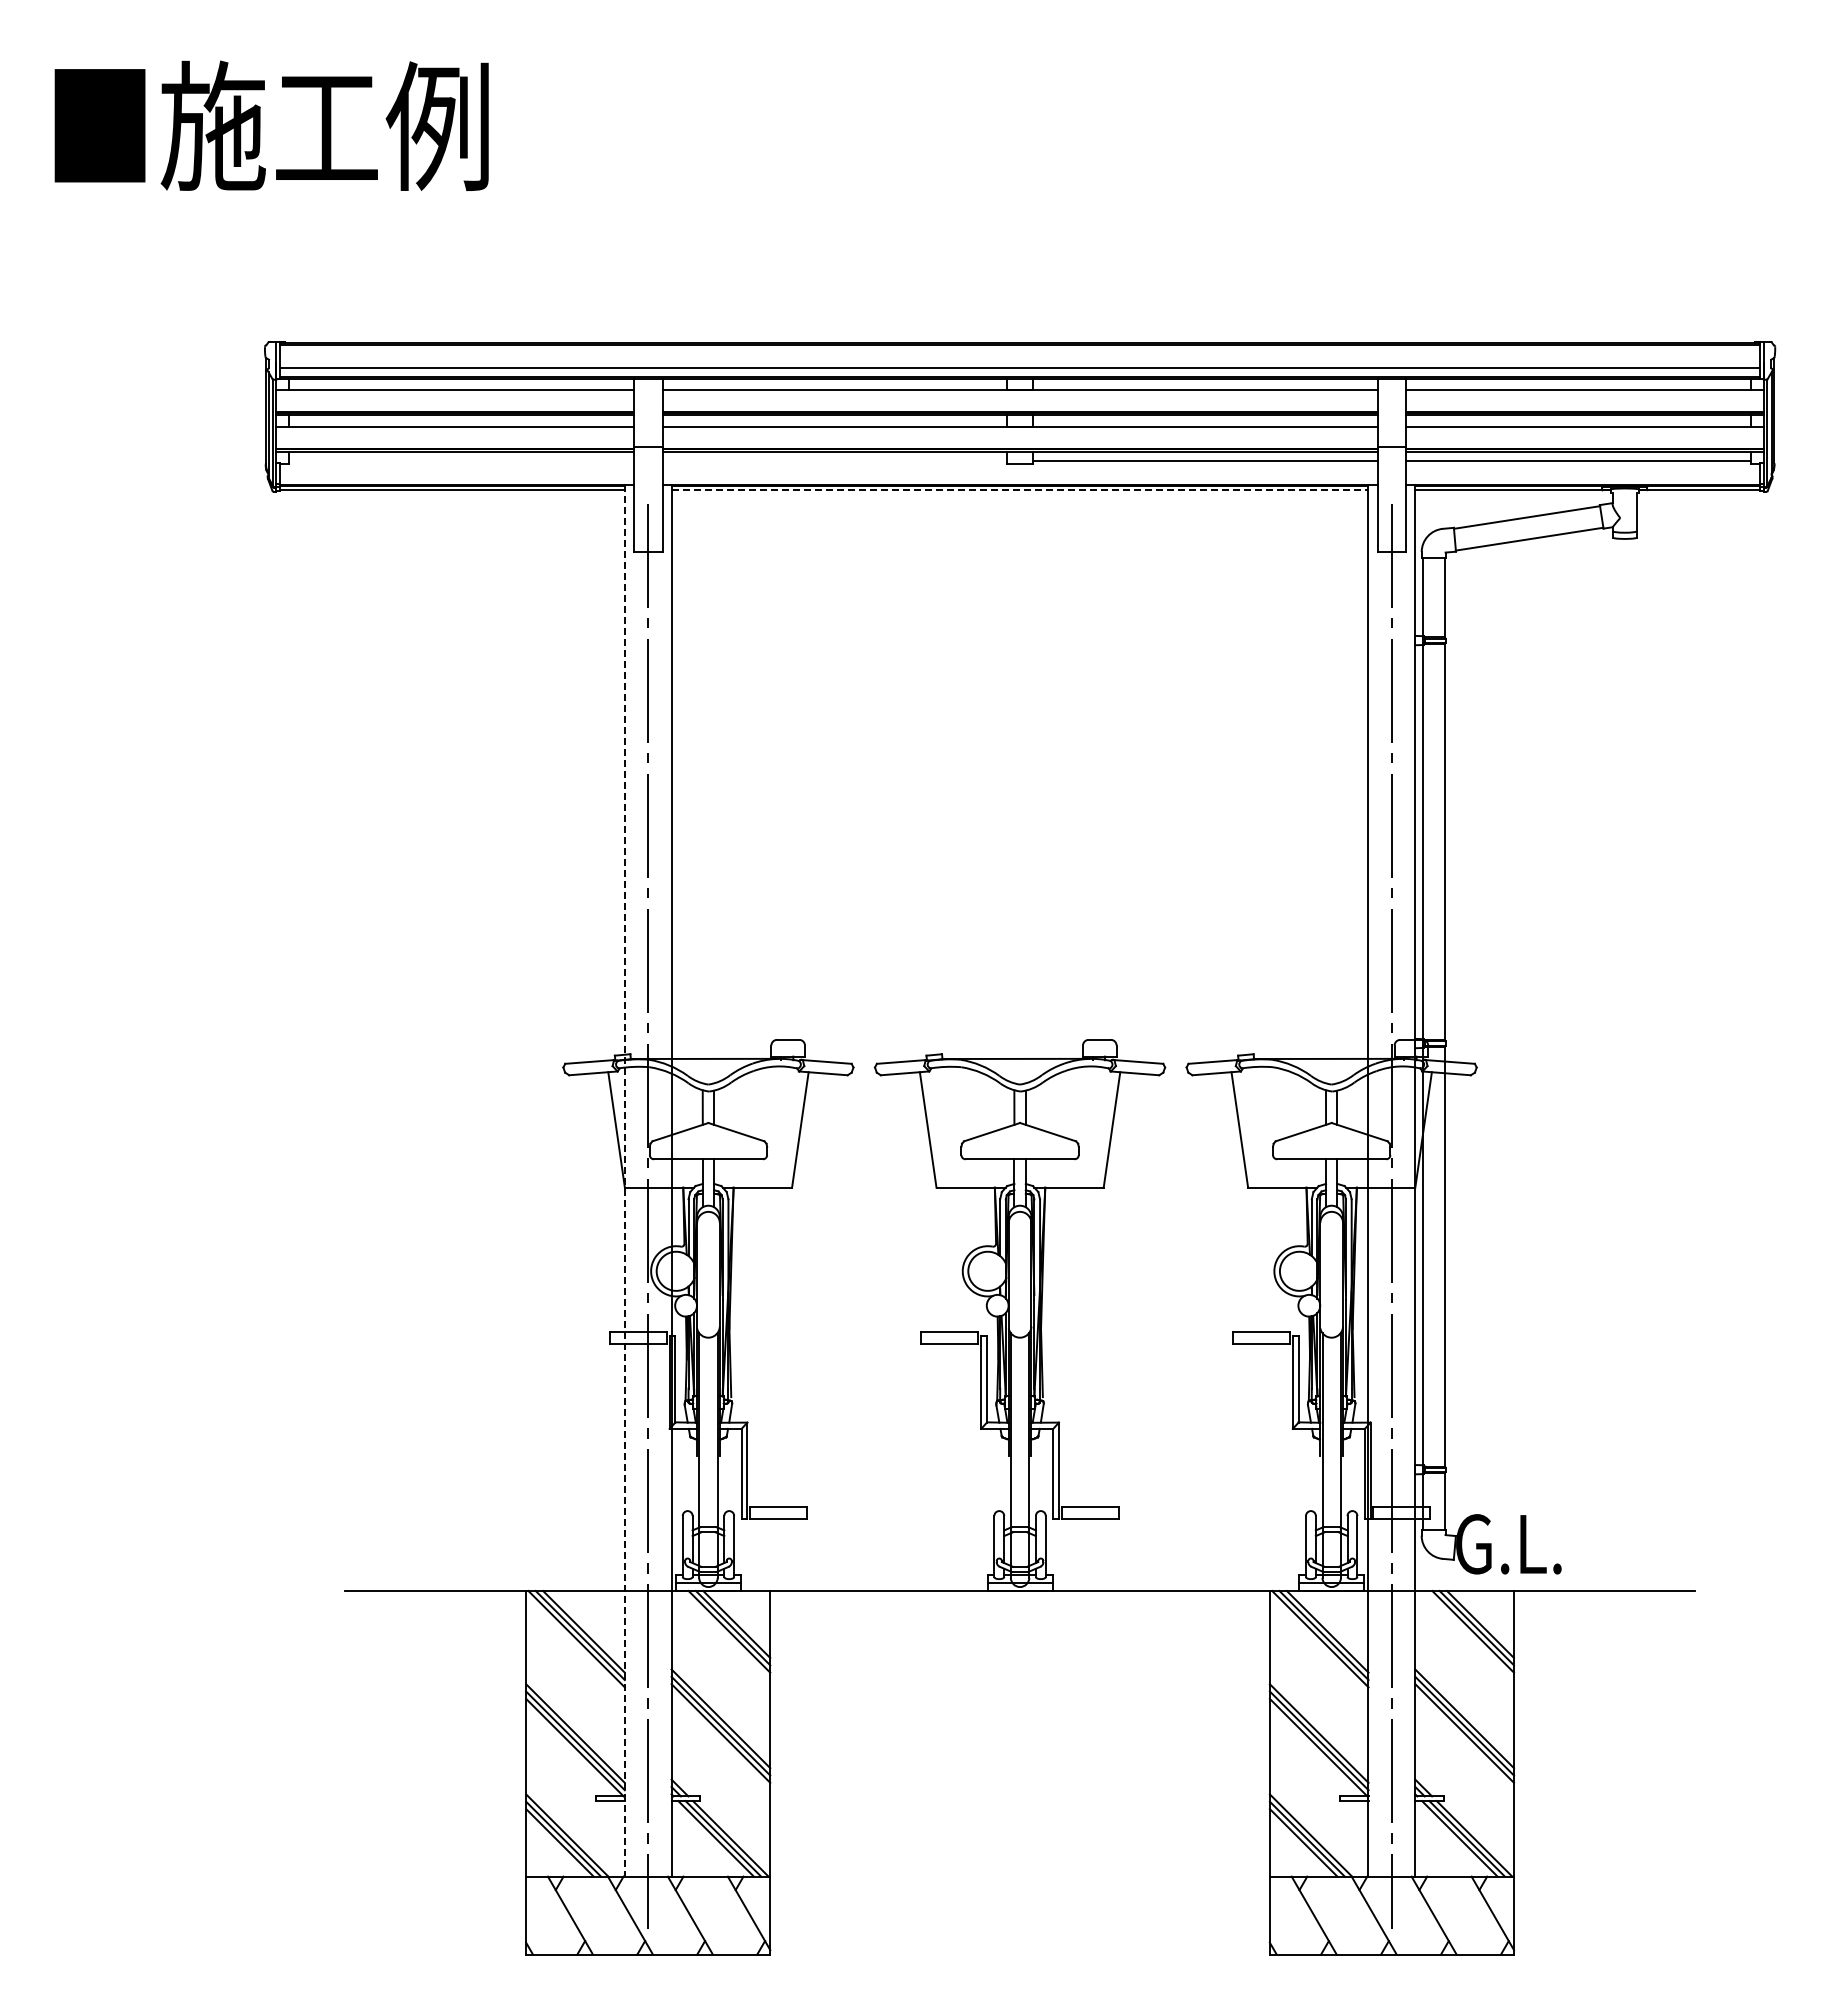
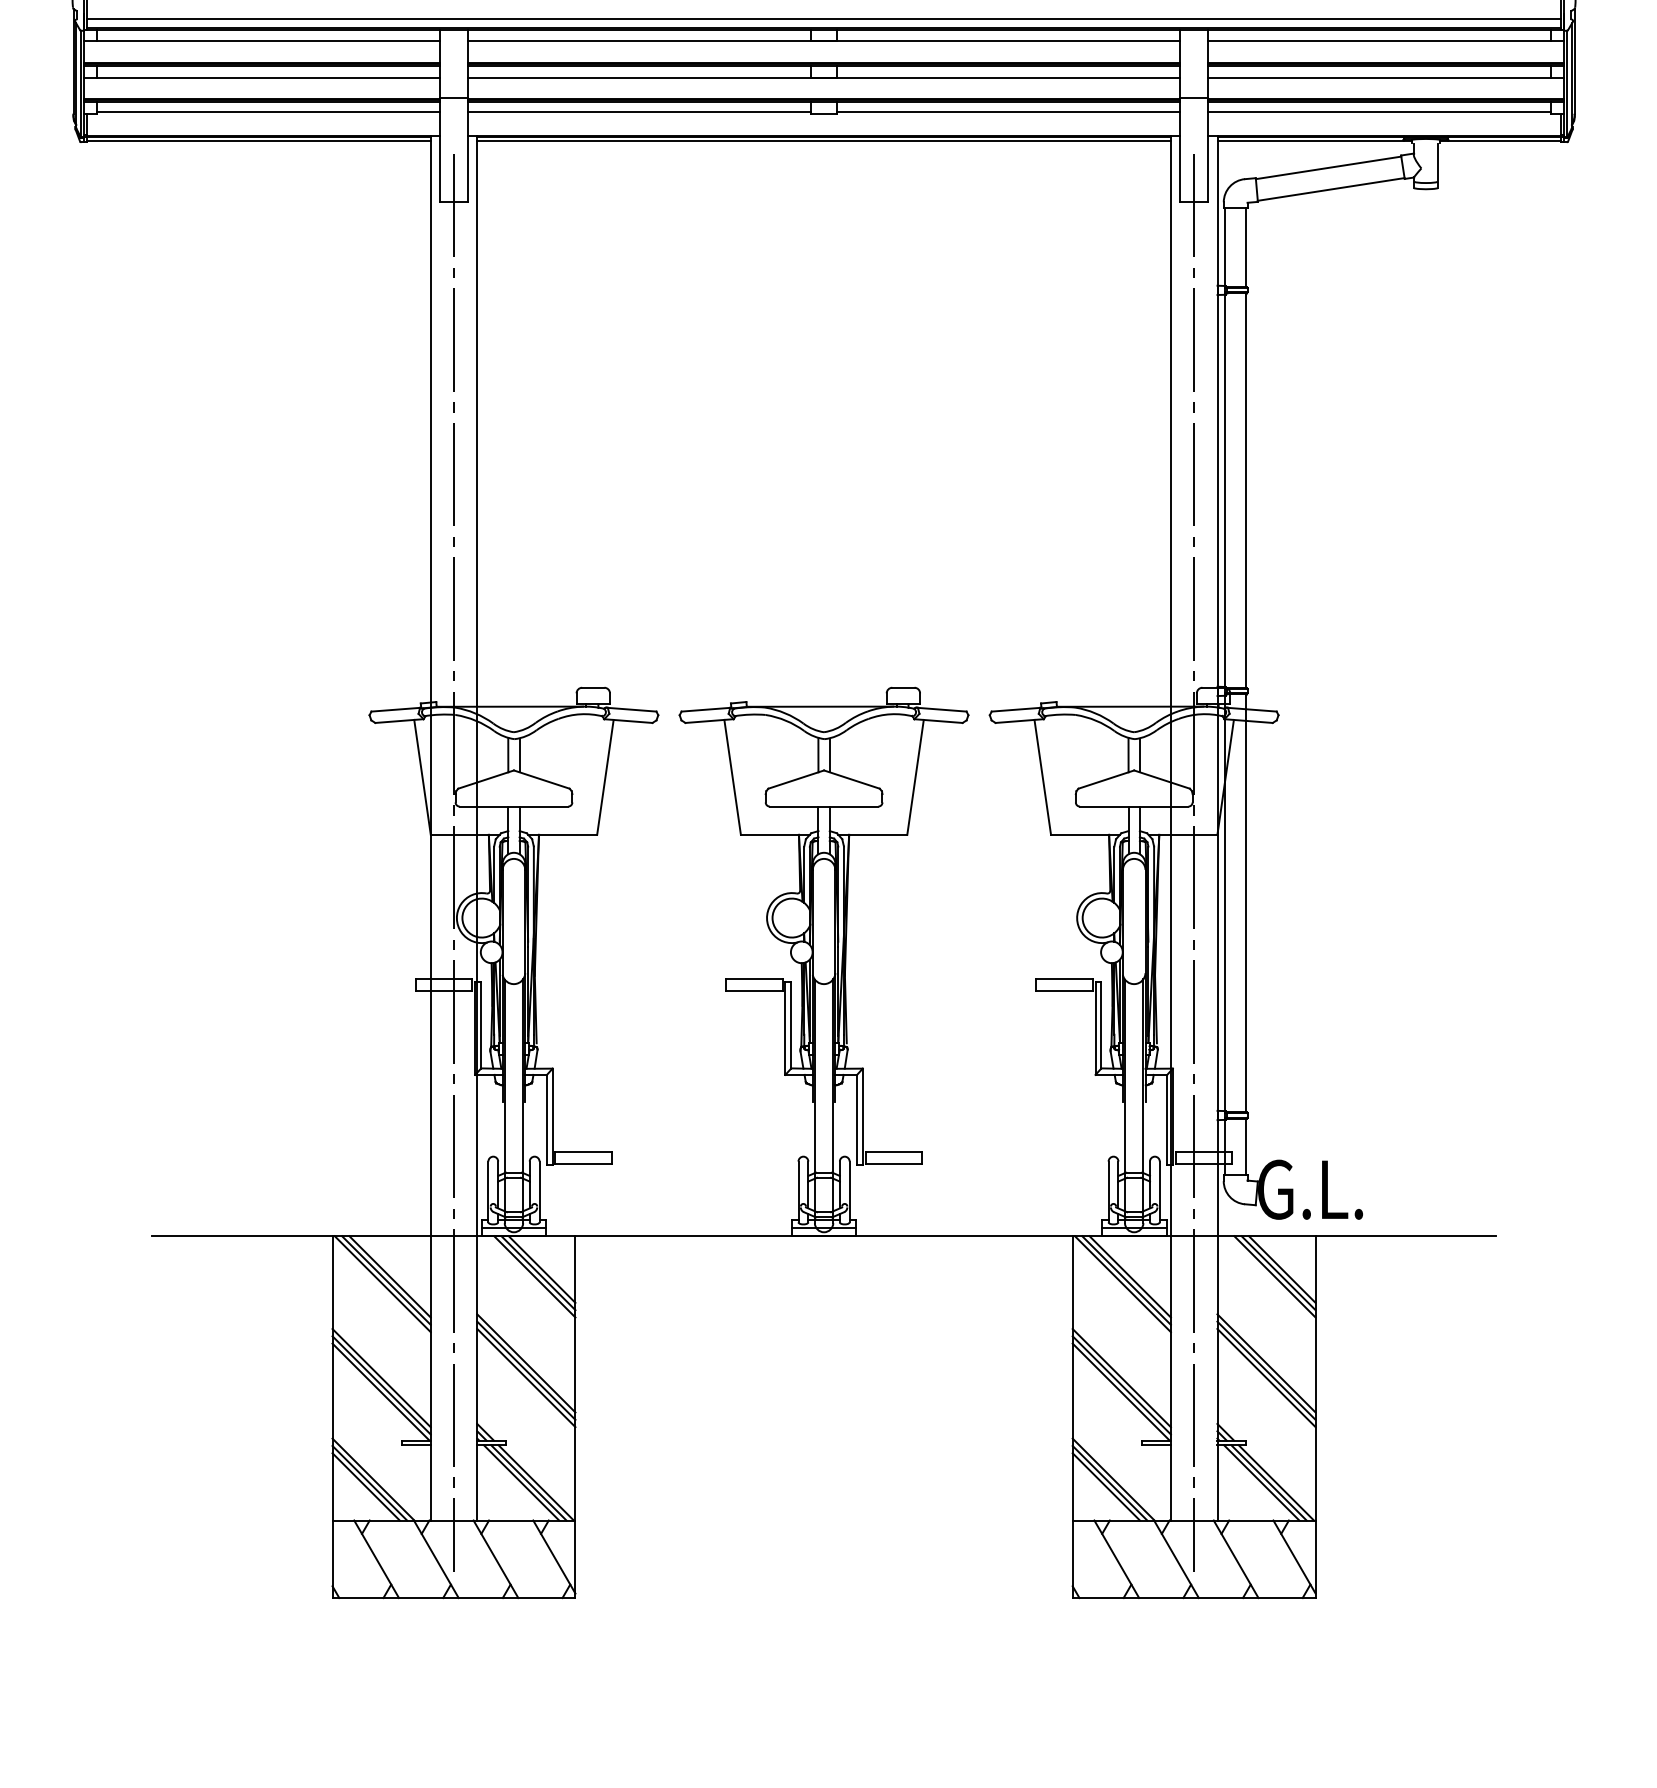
line: (461, 461) -> (268, 112), added
line: (834, 461) -> (639, 112), added
line: (1020, 490) -> (824, 141), dashed -> solid
line: (624, 1180) -> (430, 827), dashed -> solid

